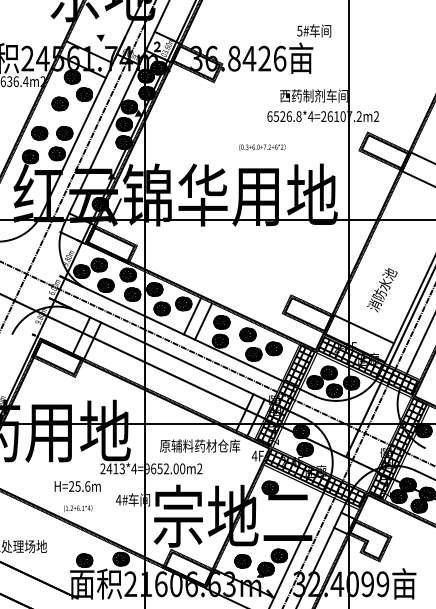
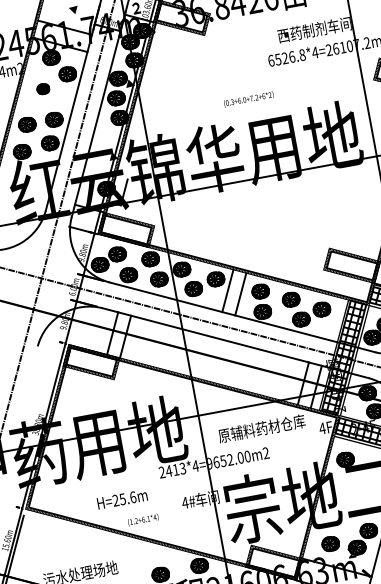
part: (59, 103) -> (42, 88), size x0.7
text: (262, 147) -> (249, 99), moved
text: (77, 486) -> (122, 499), moved

